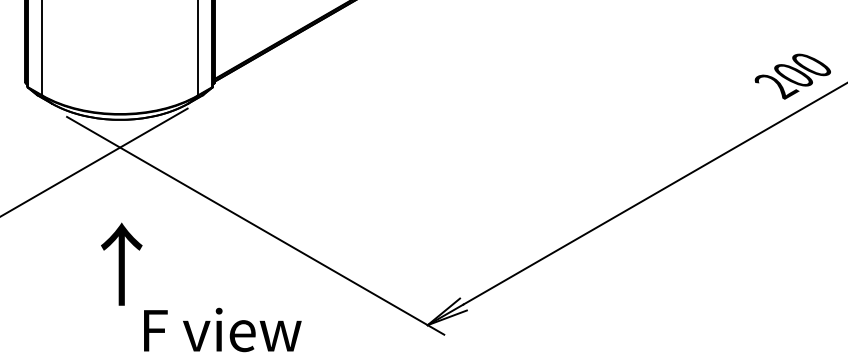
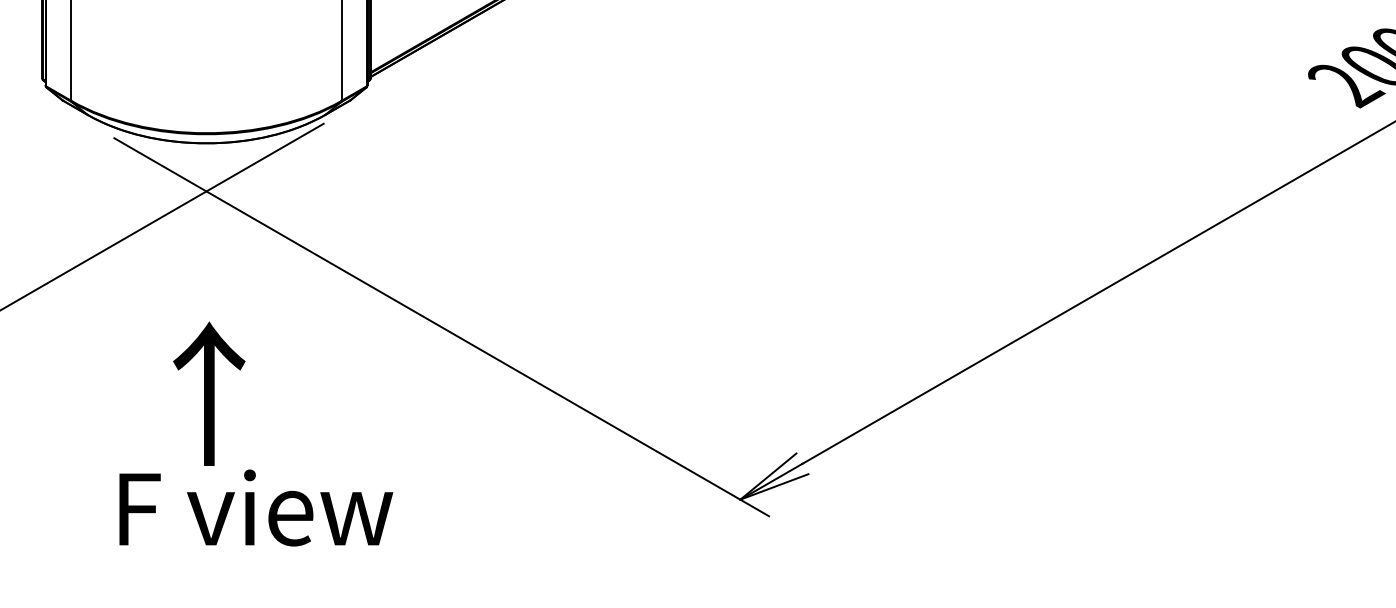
text: (222, 329) -> (255, 507), moved

